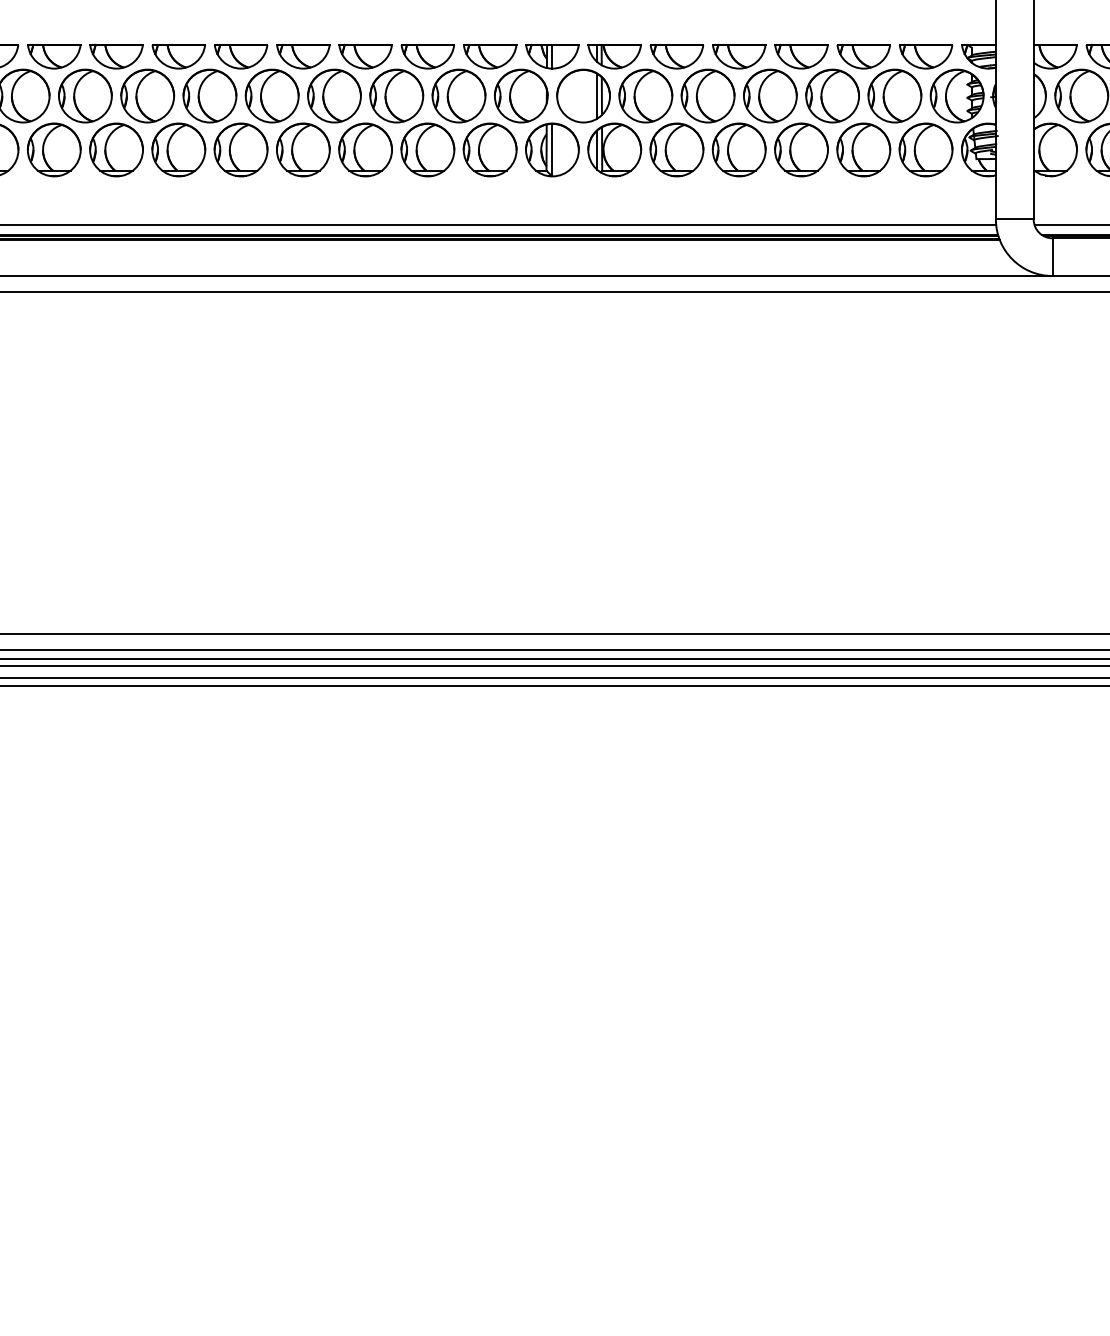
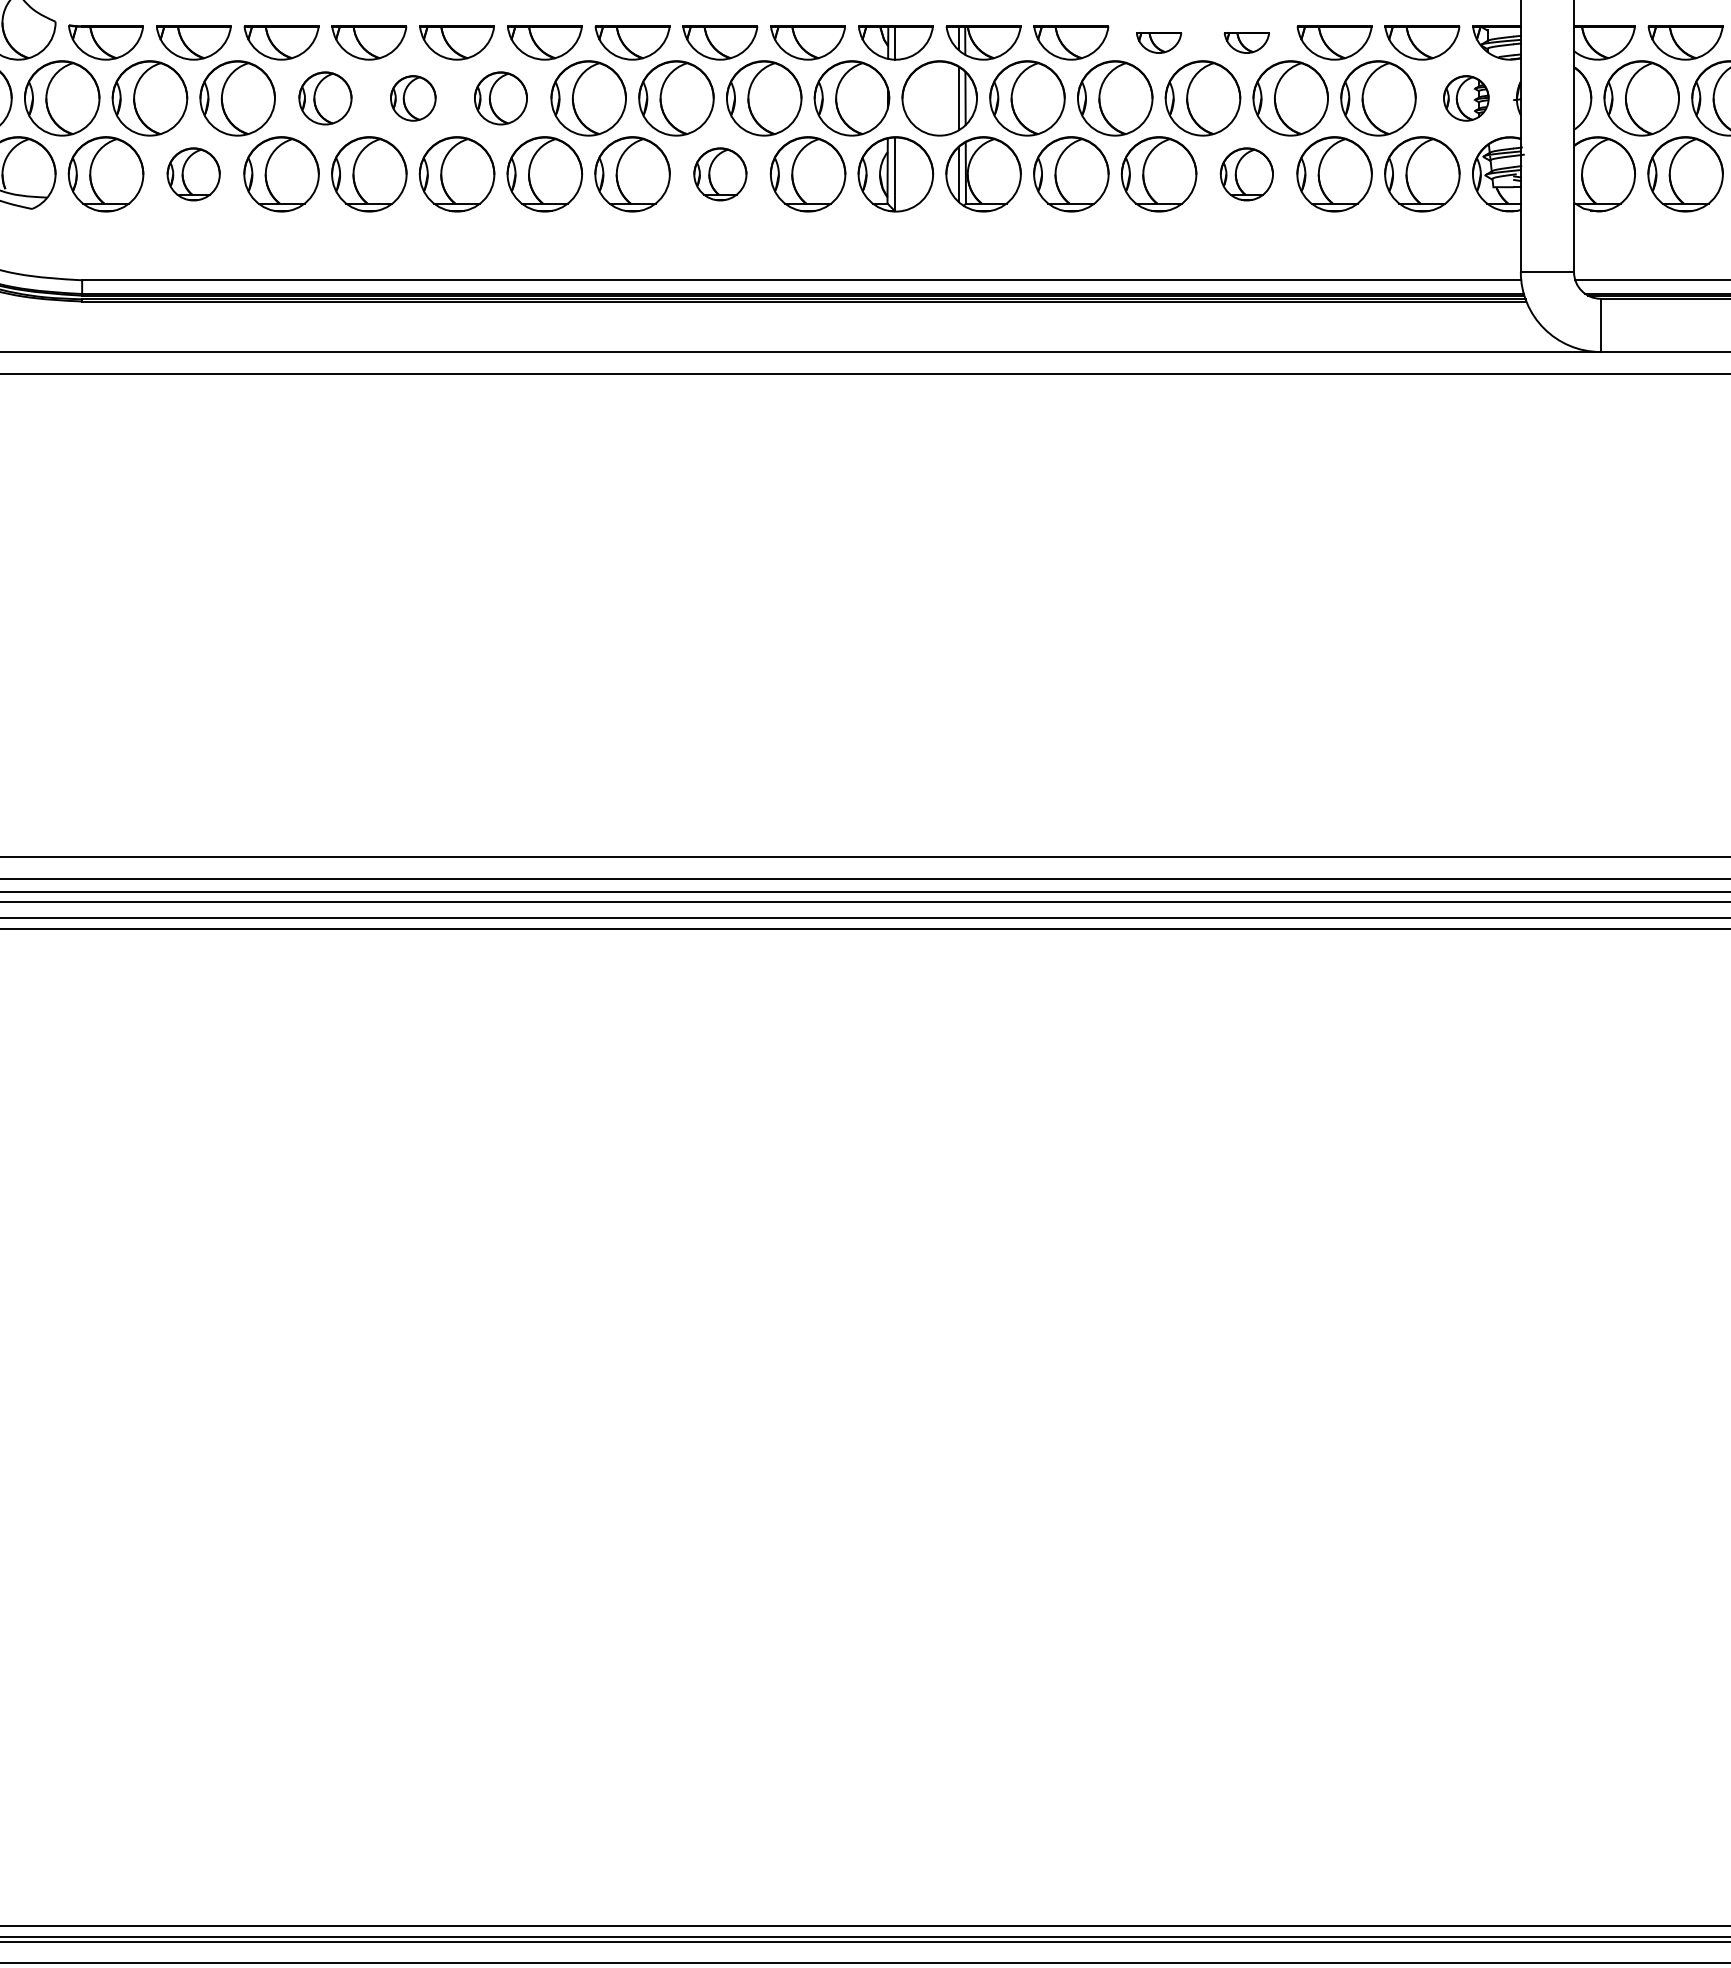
part: (738, 56) -> (1158, 42), size x0.6
part: (801, 56) -> (1246, 42), size x0.6
part: (147, 96) -> (325, 98), size x0.7
part: (210, 96) -> (413, 98), size x0.6
part: (271, 96) -> (500, 98), size x0.7
part: (957, 96) -> (1466, 98), size x0.6
part: (54, 150) -> (193, 174), size x0.7
part: (428, 150) -> (720, 174), size x0.7
part: (801, 150) -> (1246, 174), size x0.7

